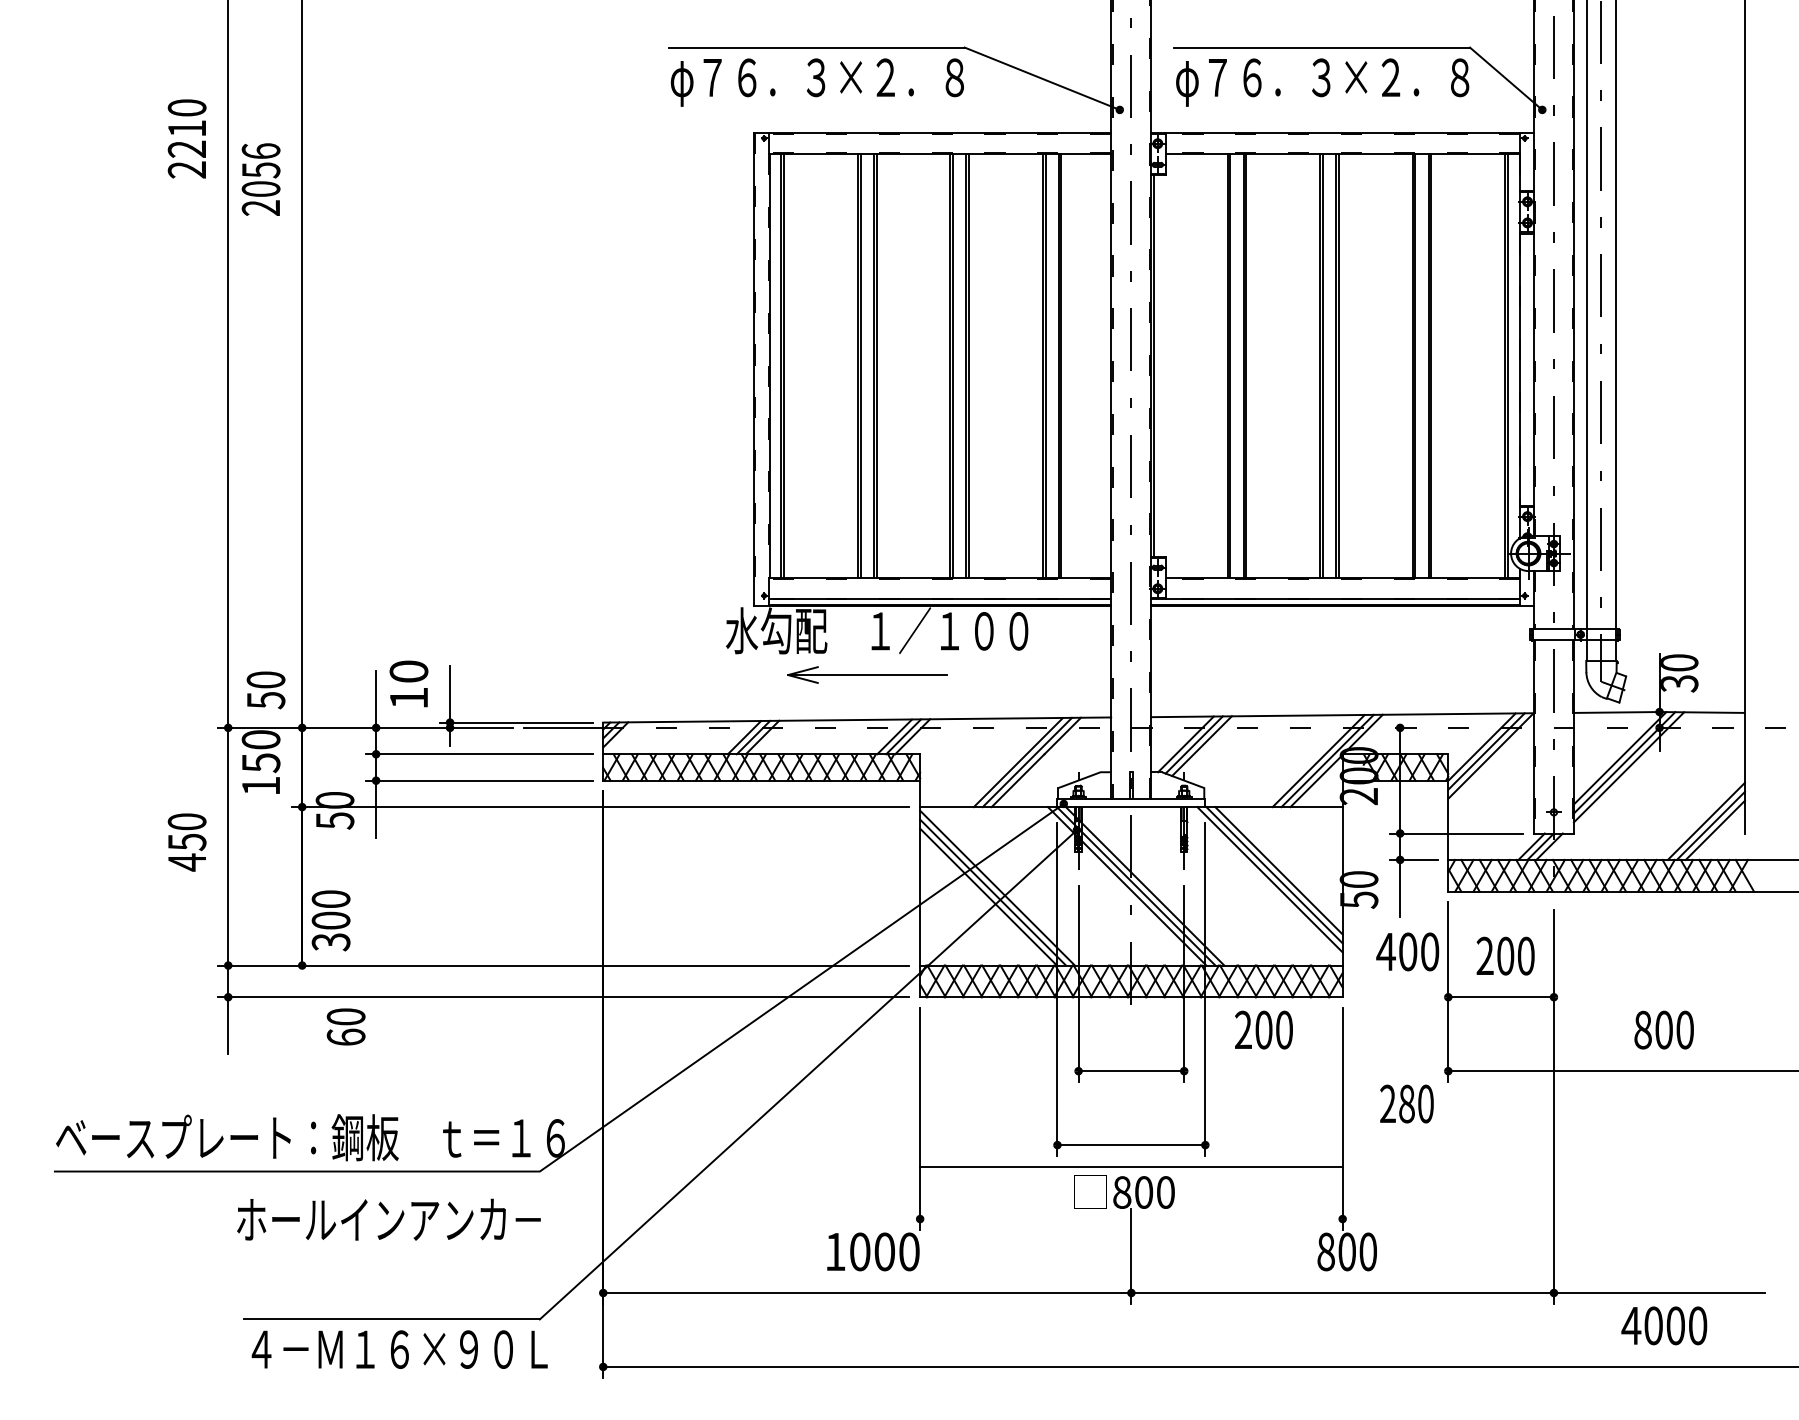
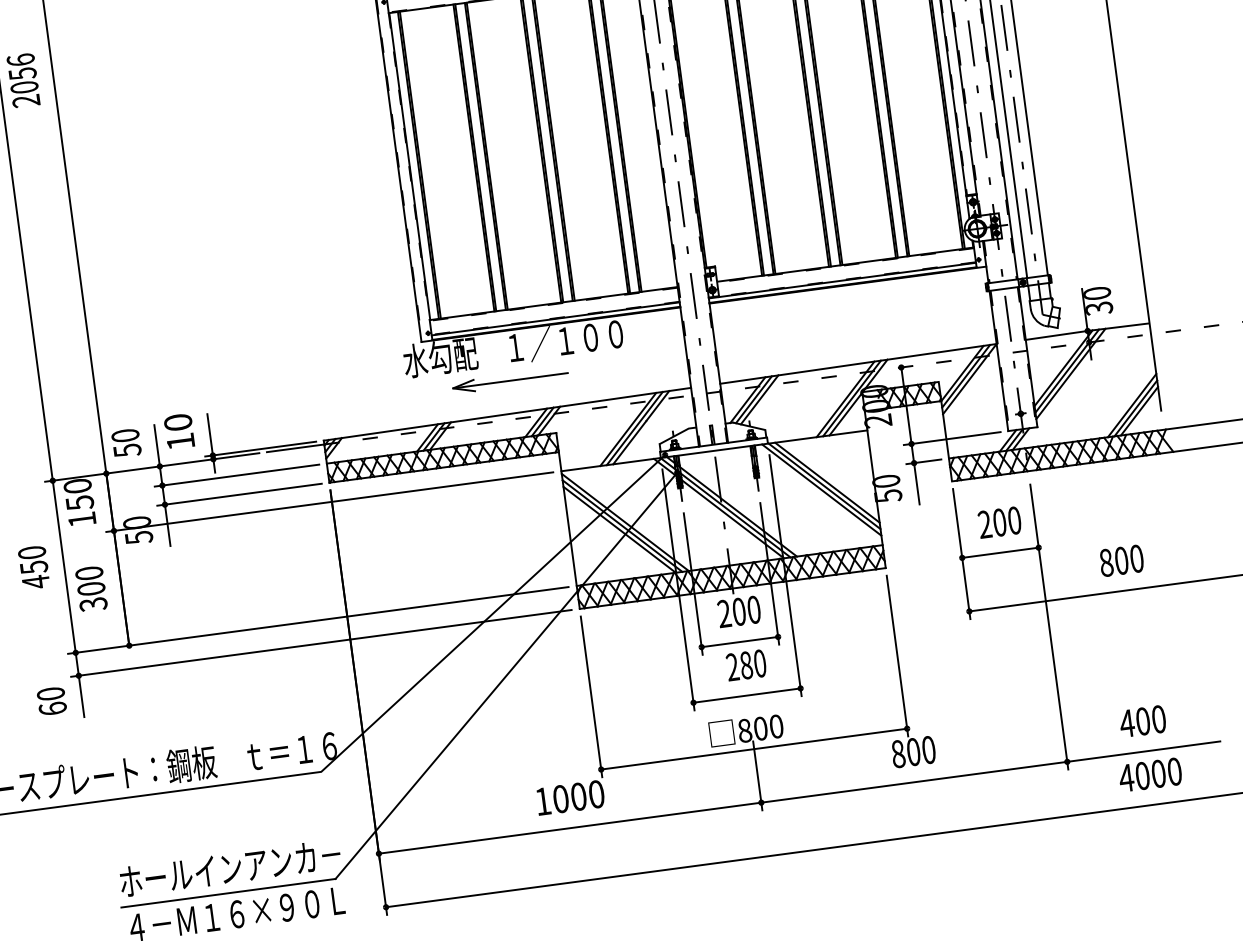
text: (265, 690) -> (126, 443), moved
text: (330, 920) -> (90, 588), moved
text: (1407, 951) -> (1142, 721), moved
text: (345, 1026) -> (51, 700), moved
text: (1263, 1029) -> (738, 611), moved
text: (1406, 1103) -> (746, 665), moved
line: (1131, 1167) -> (754, 749), moved
text: (388, 1219) -> (229, 868), moved

